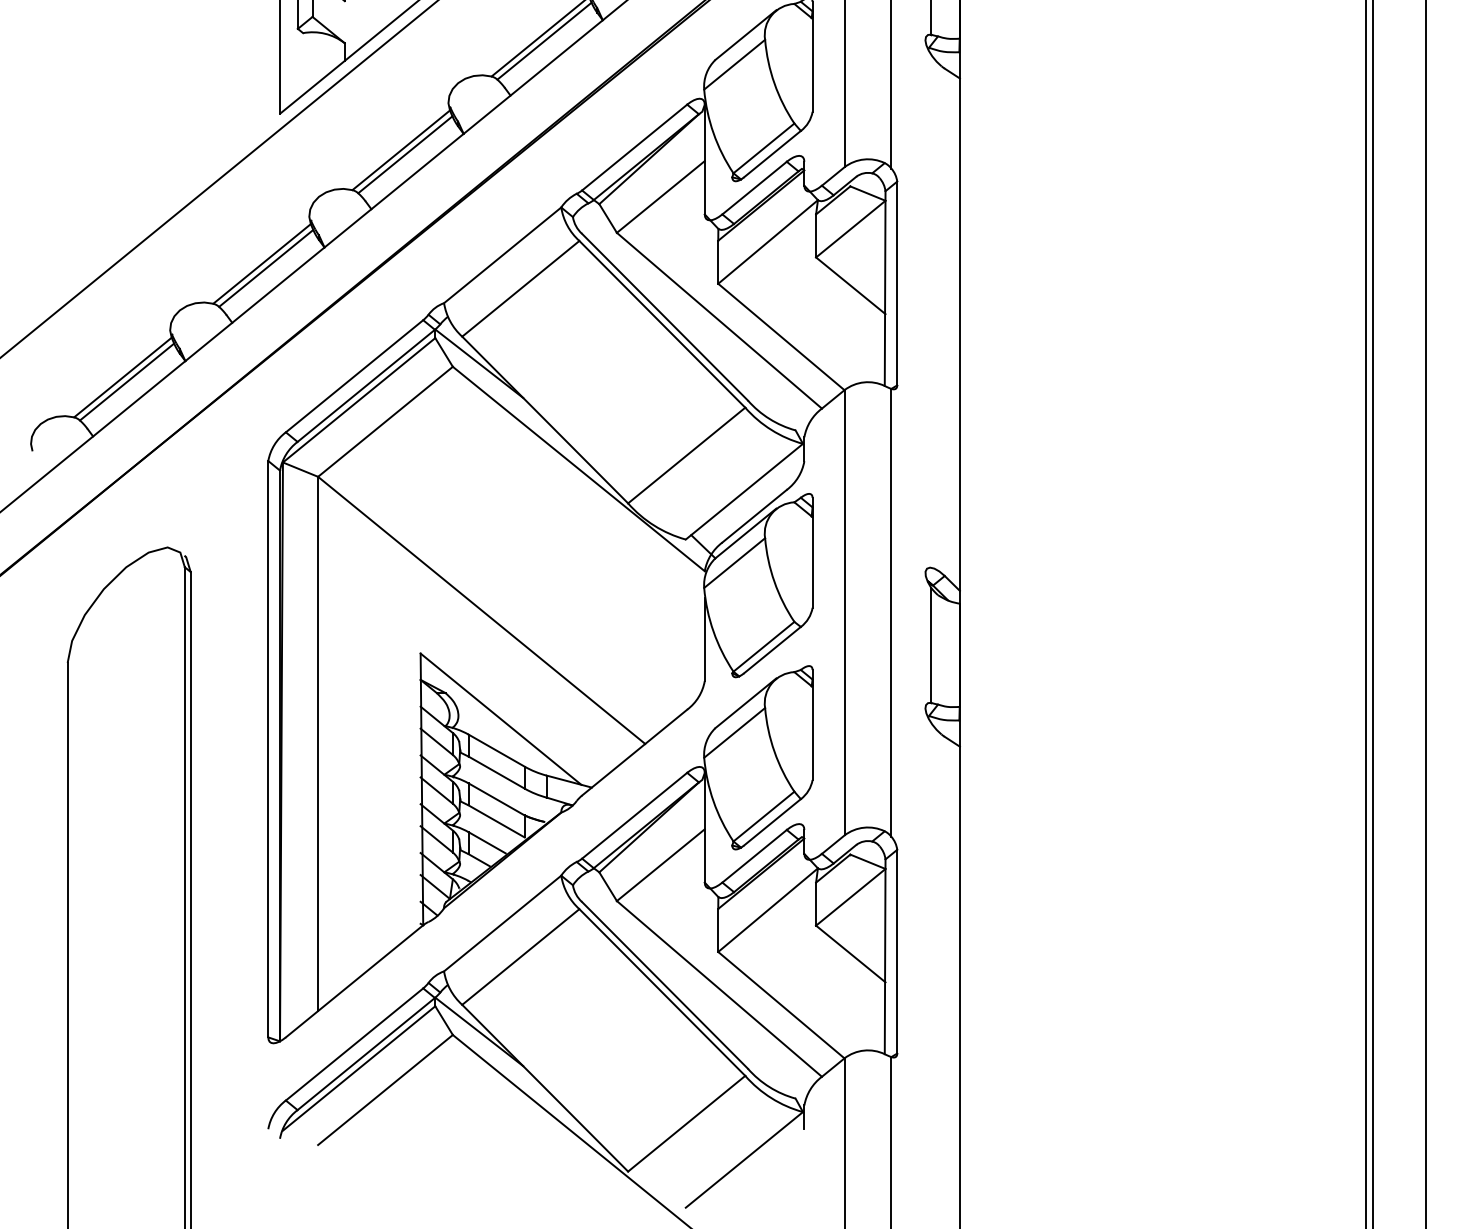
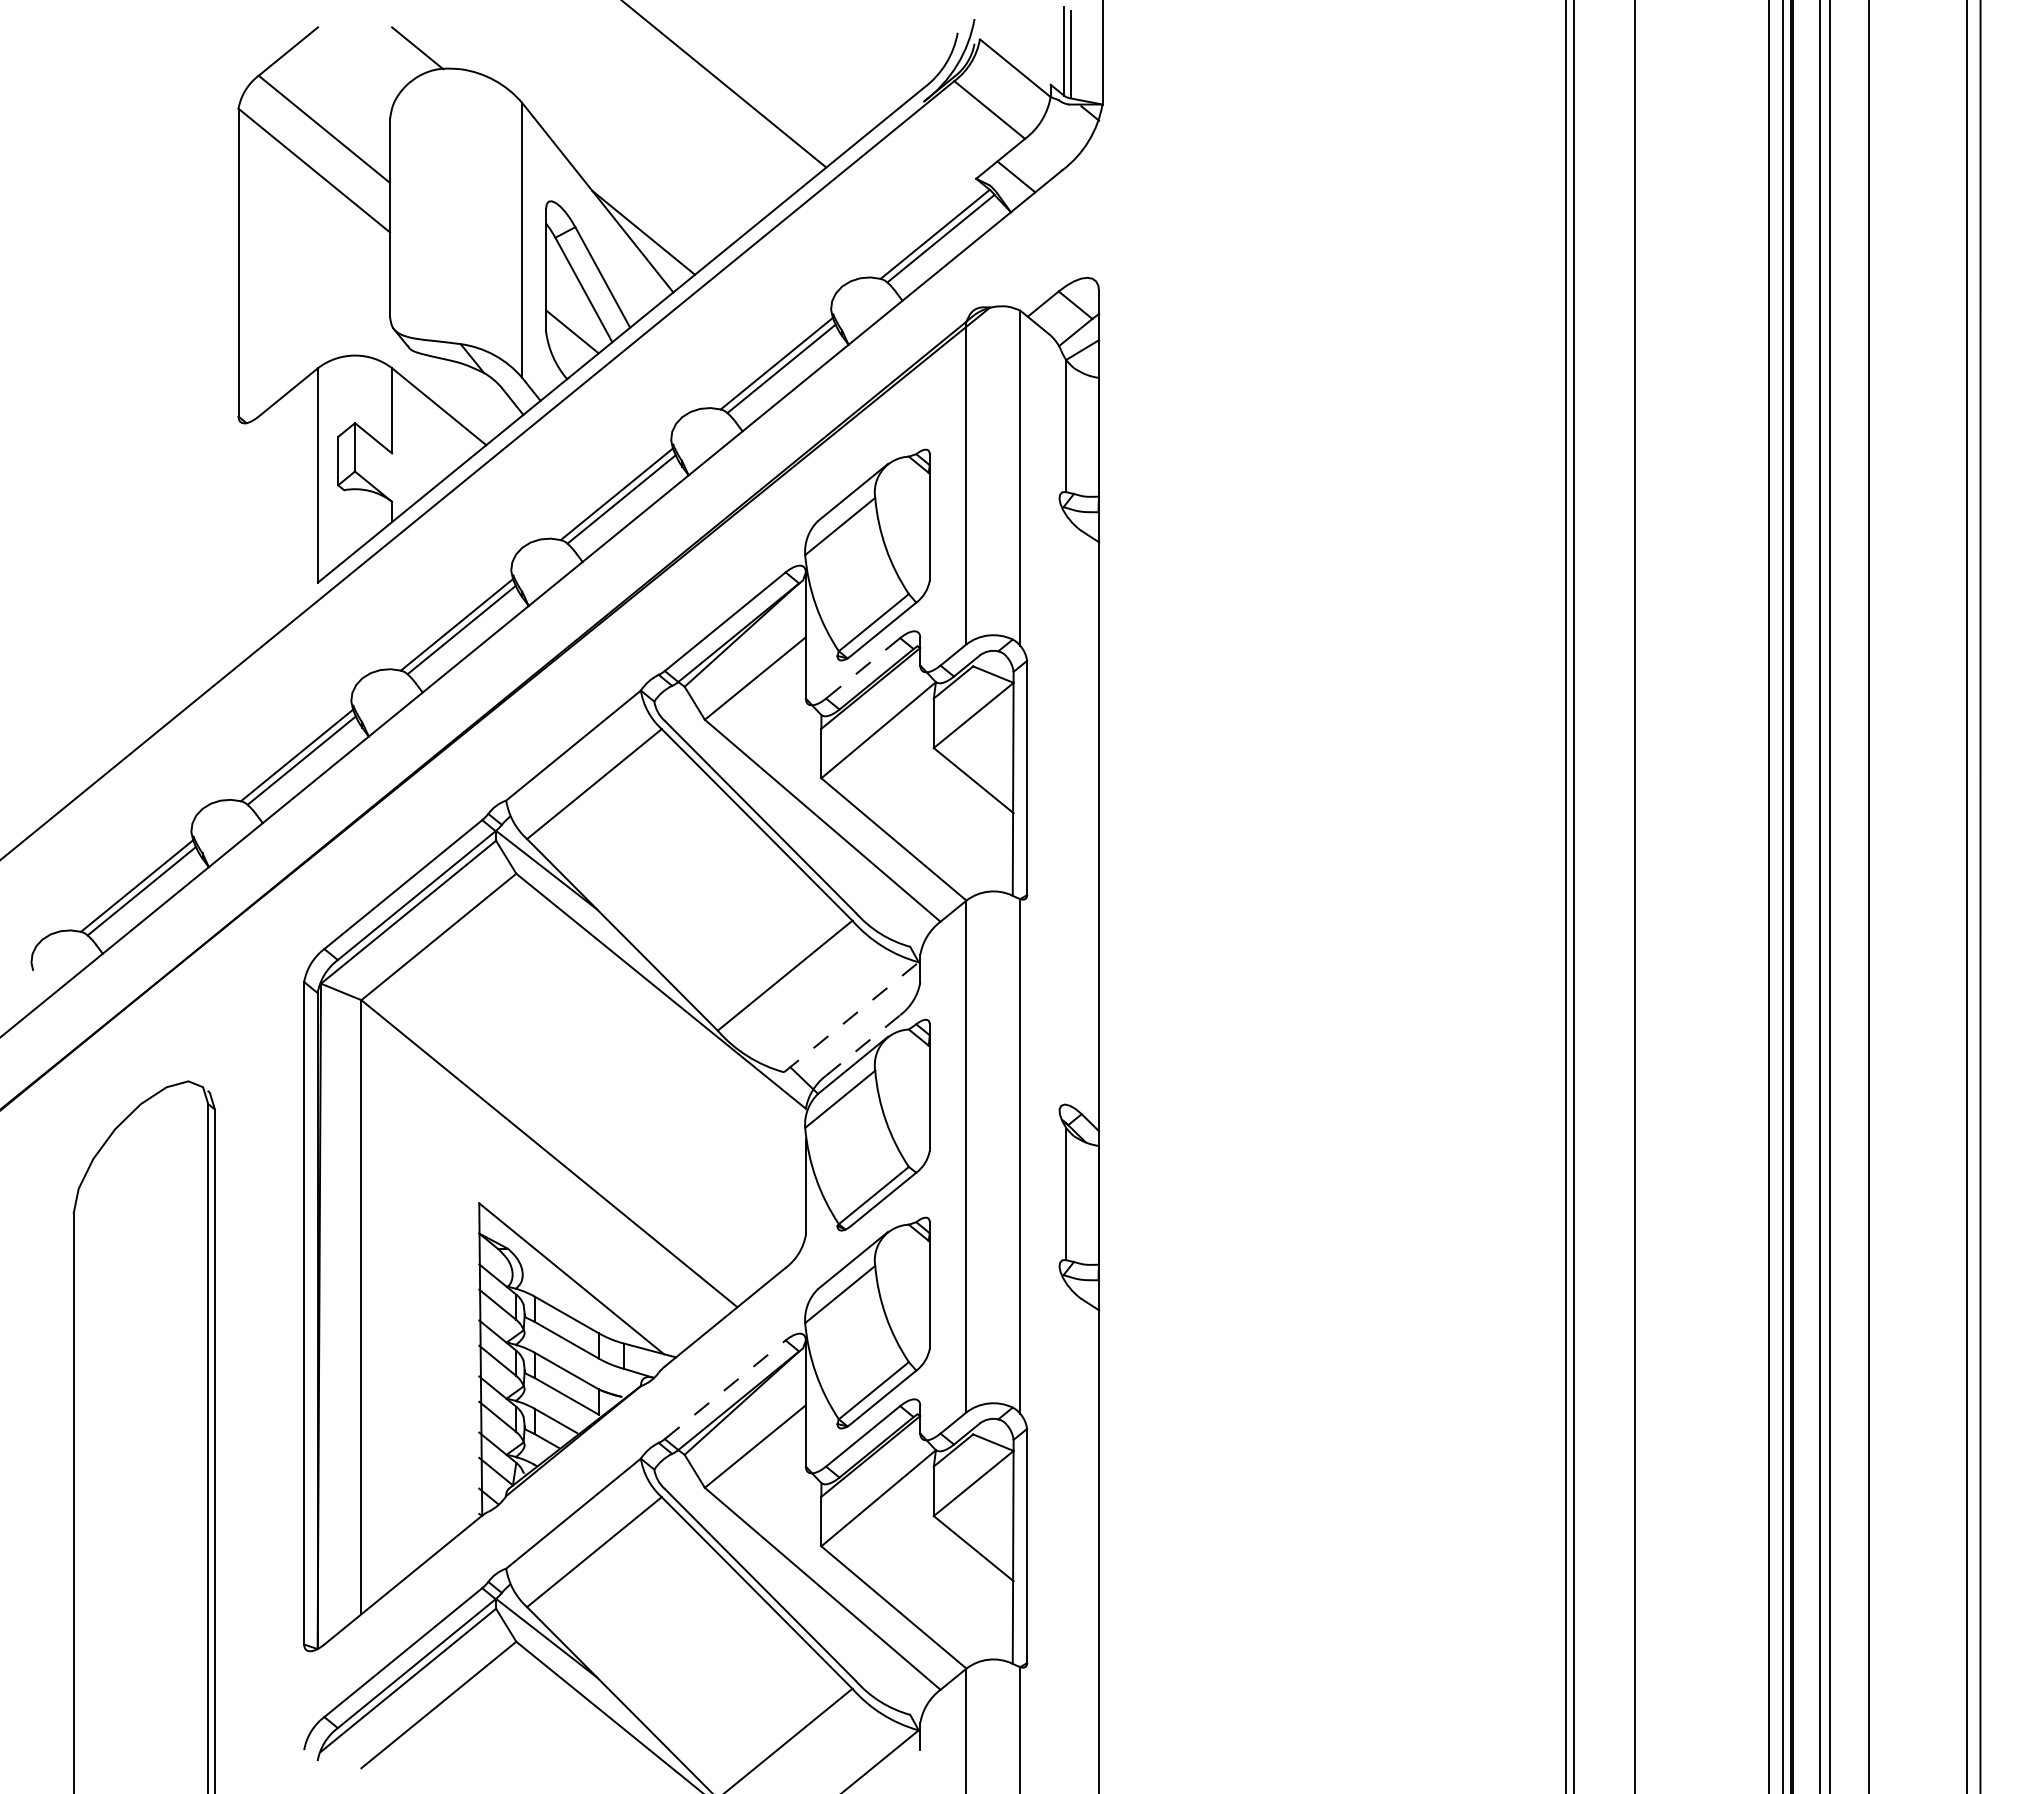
line: (754, 188) -> (863, 668), solid -> dashed
line: (744, 491) -> (851, 1017), solid -> dashed
line: (754, 516) -> (863, 1045), solid -> dashed
line: (634, 815) -> (725, 1389), solid -> dashed

